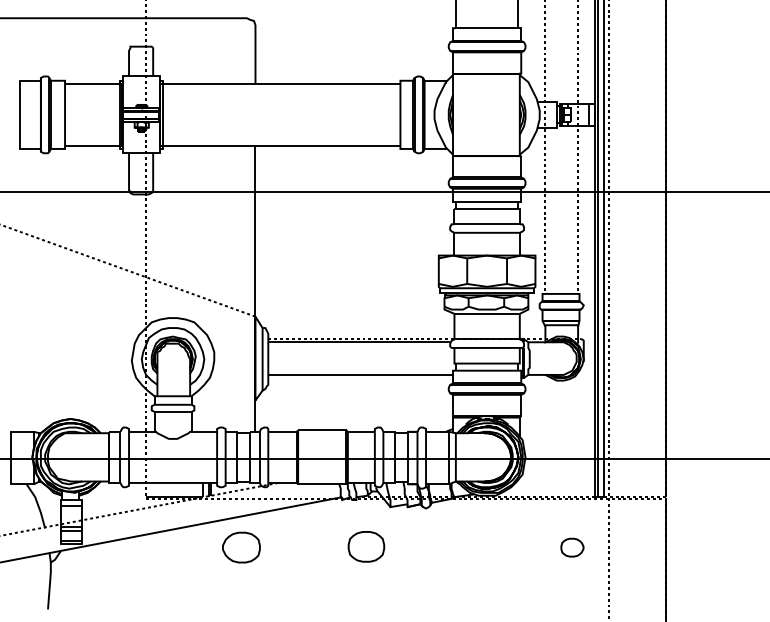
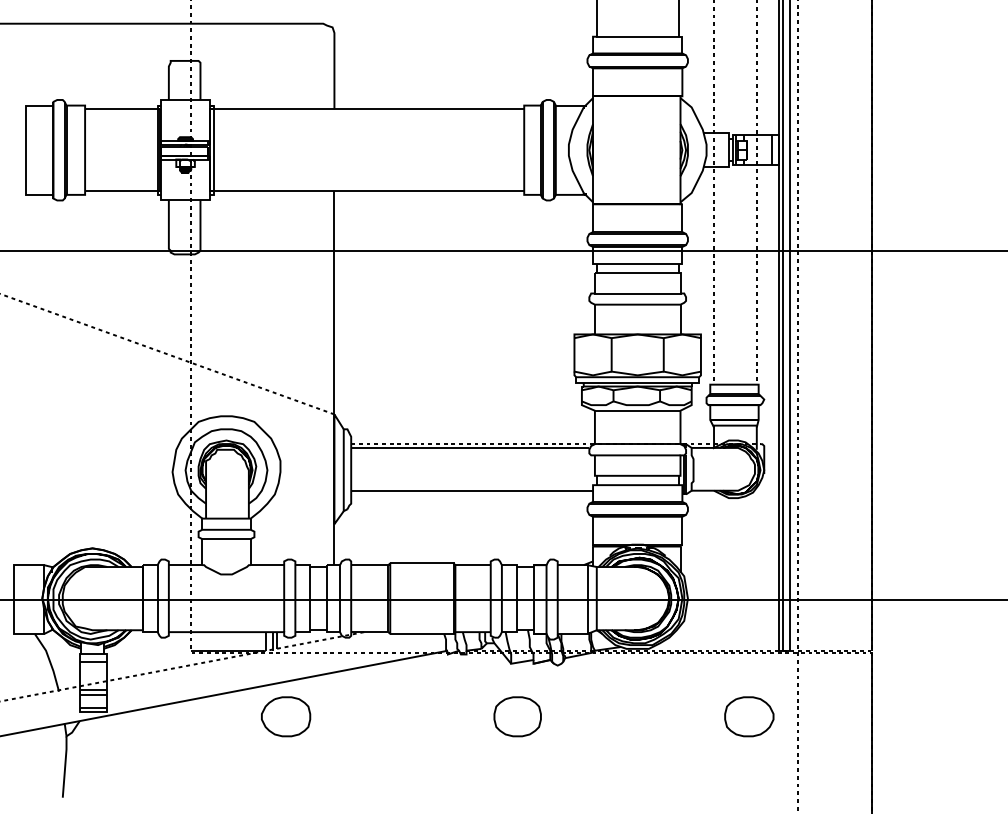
part: (366, 546) -> (517, 716), moved
part: (241, 547) -> (286, 716), moved
part: (572, 547) -> (749, 716), size x1.67

